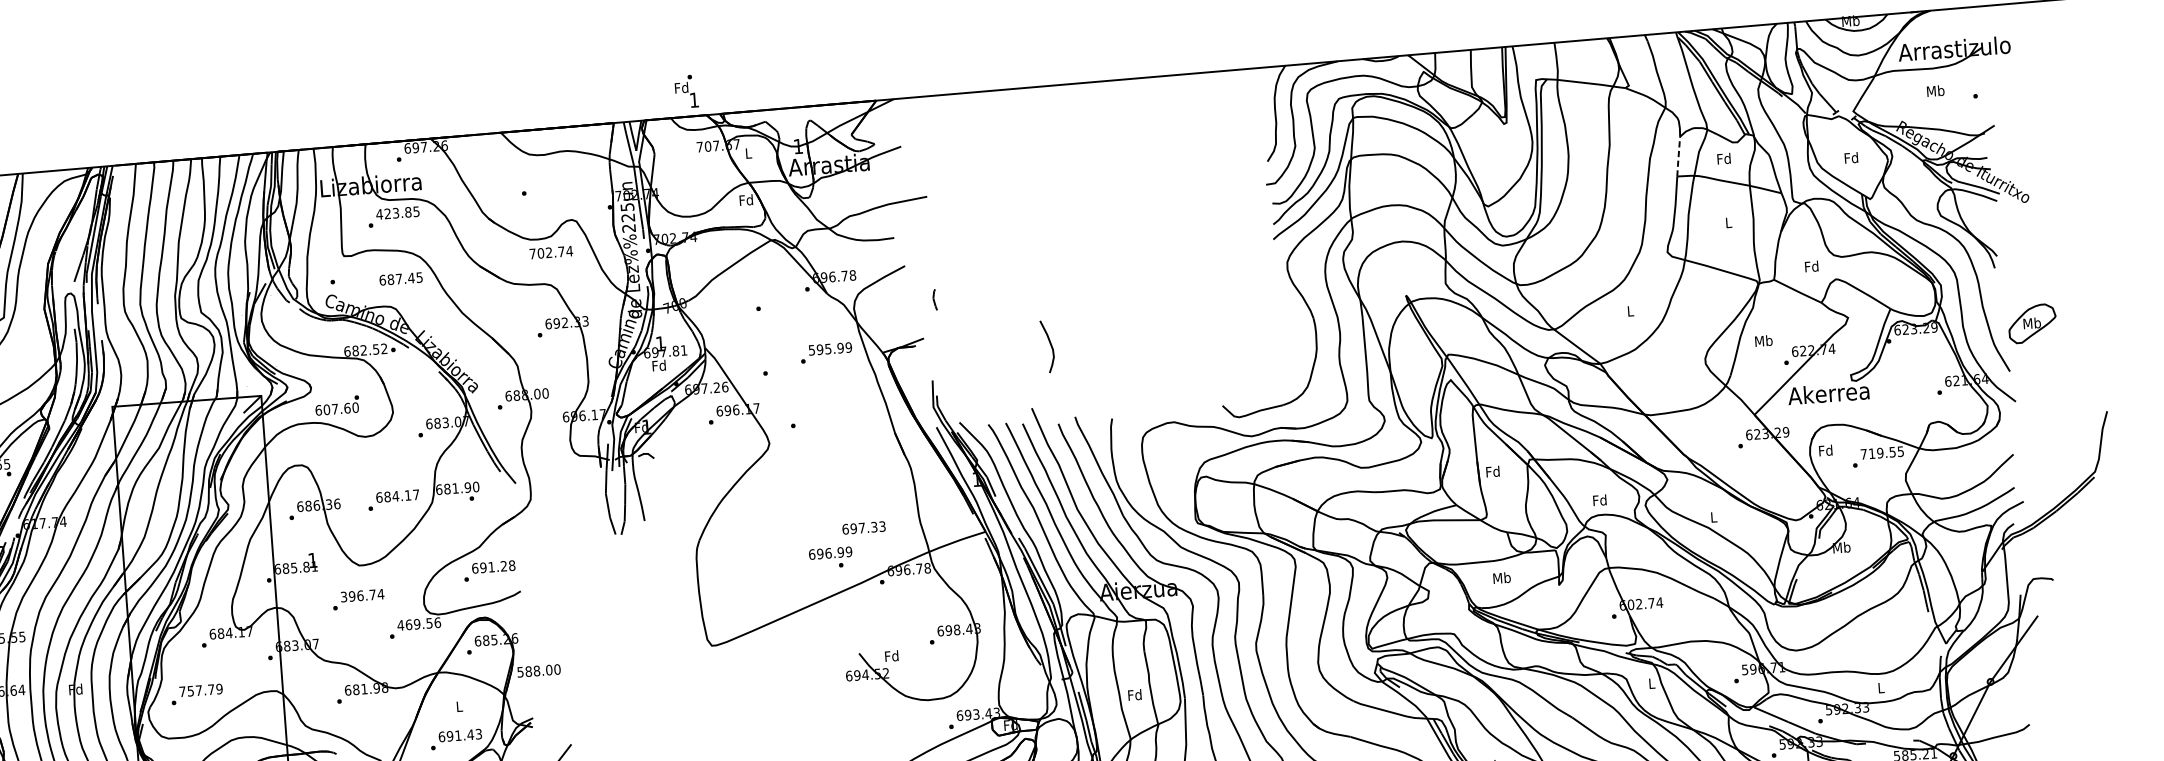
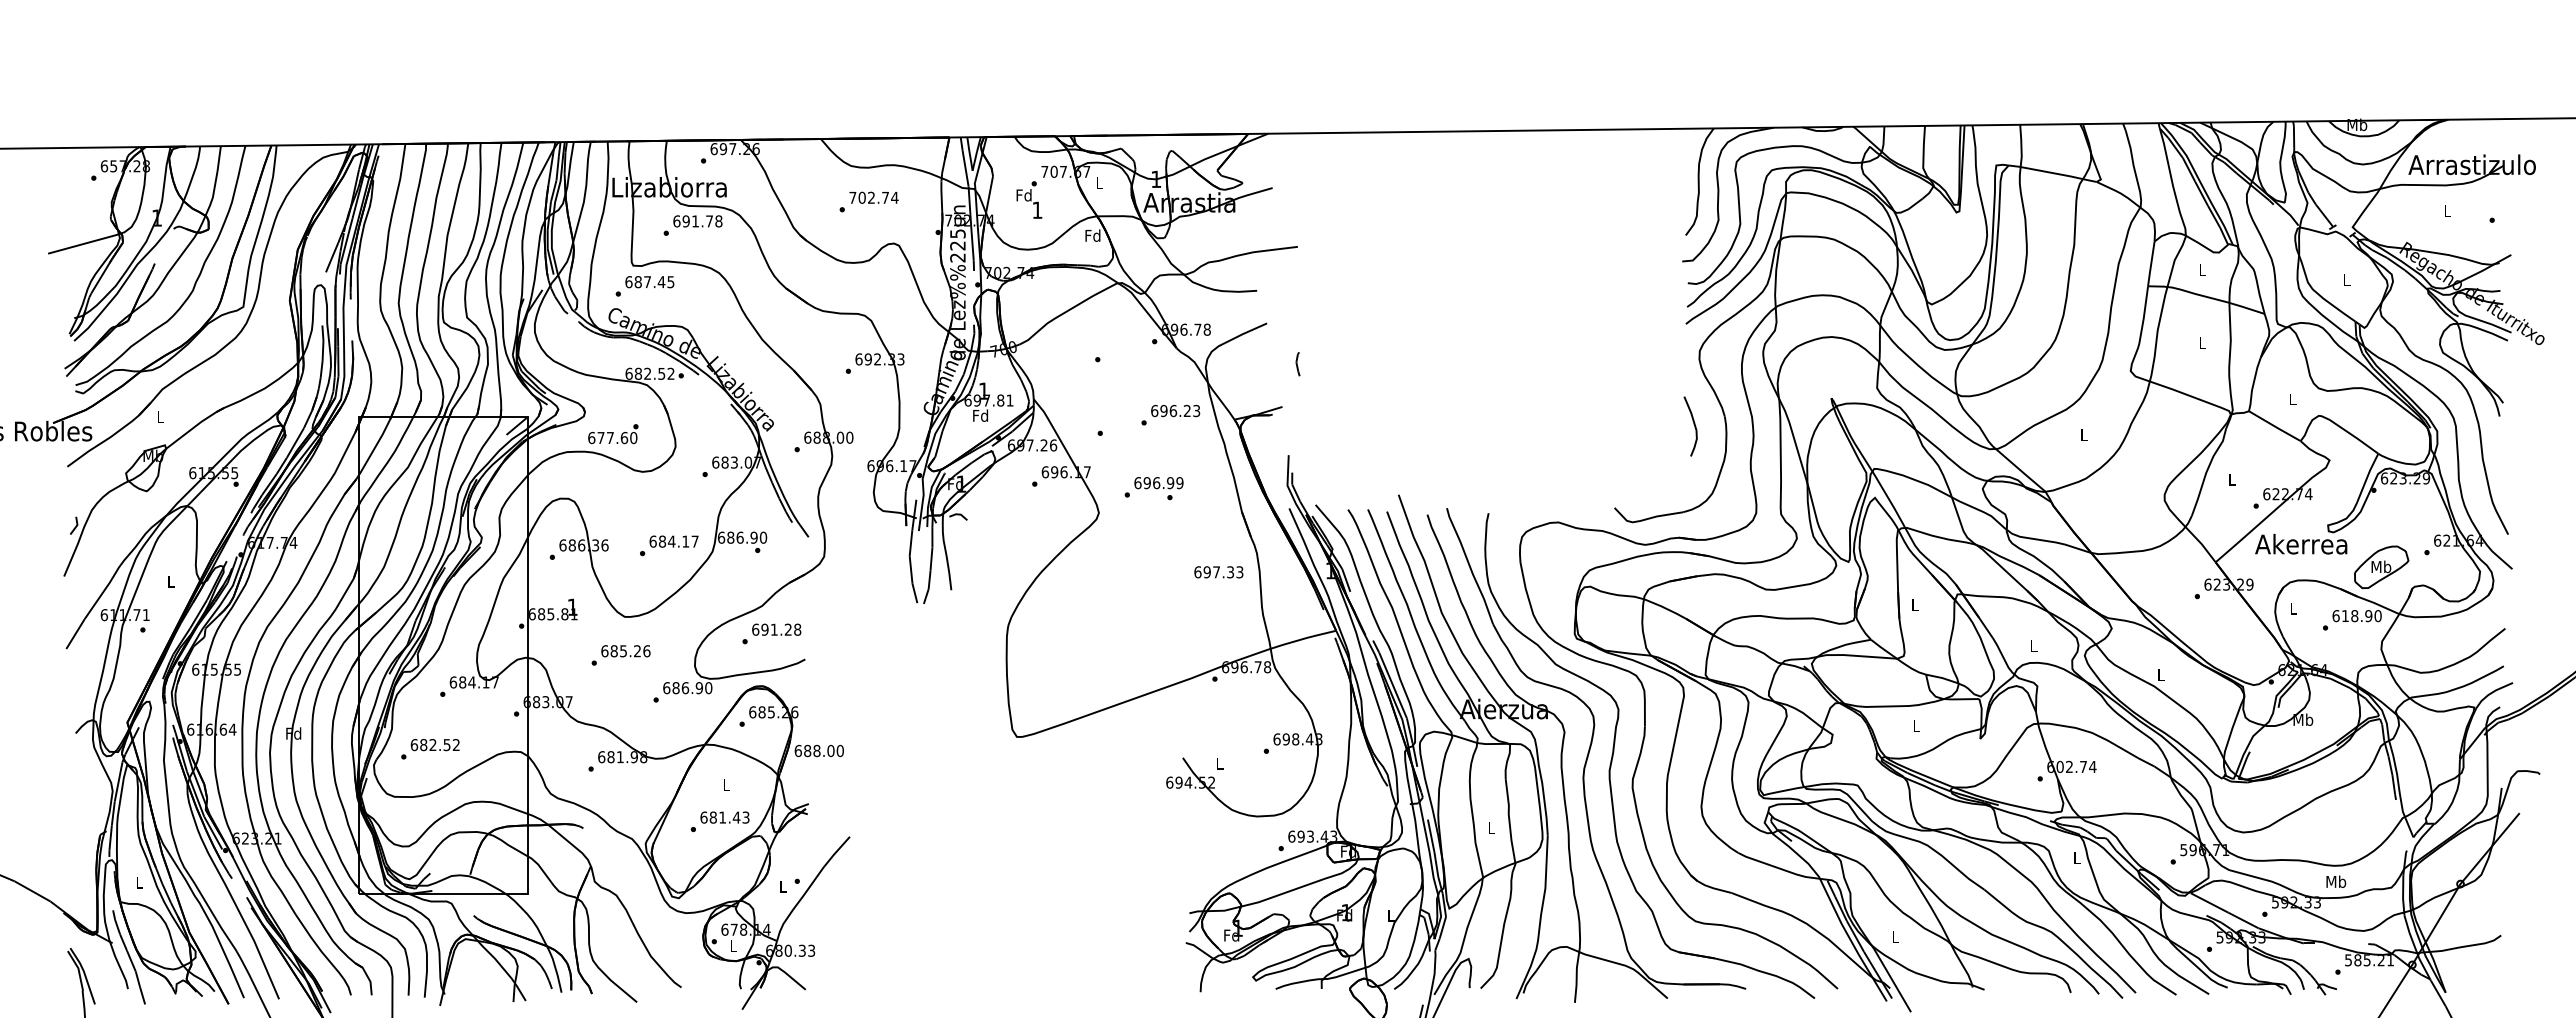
text: (1935, 90) -> (2447, 210), Mb -> L
text: (686, 91) -> (1029, 199), moved
line: (1678, 156) -> (2151, 263), dashed -> solid
text: (1851, 157) -> (2346, 279), Fd -> L
text: (1724, 158) -> (2202, 269), Fd -> L
text: (397, 213) -> (697, 221), 423.85 -> 691.78
text: (550, 252) -> (873, 197), moved
text: (1811, 266) -> (2292, 399), Fd -> L
text: (400, 279) -> (649, 282), moved
part: (2032, 323) -> (2381, 566), moved
text: (1763, 340) -> (2232, 479), Mb -> L
curve: (1050, 344) -> (1693, 424), moved
text: (830, 348) -> (1175, 410), 595.99 -> 696.23
text: (326, 410) -> (600, 438), 607.60 -> 677.60
text: (1825, 450) -> (2292, 608), Fd -> L
text: (1881, 453) -> (2356, 616), 719.55 -> 618.90
text: (1492, 471) -> (1914, 604), Fd -> L
text: (455, 488) -> (739, 537), 681.90 -> 686.90
text: (1599, 499) -> (2033, 645), Fd -> L
text: (863, 528) -> (1218, 572), moved
text: (830, 557) -> (1158, 488), moved
text: (1502, 577) -> (1916, 725), Mb -> L
text: (362, 595) -> (625, 651), 396.74 -> 685.26
text: (419, 624) -> (687, 688), 469.56 -> 686.90
text: (891, 656) -> (1219, 763), Fd -> L
text: (519, 671) -> (797, 750), 588.00 -> 688.00
text: (1881, 687) -> (2336, 881), L -> Mb
text: (200, 690) -> (434, 745), 757.79 -> 682.52
text: (1134, 694) -> (1491, 827), Fd -> L
text: (449, 736) -> (712, 817), 691.43 -> 681.43

